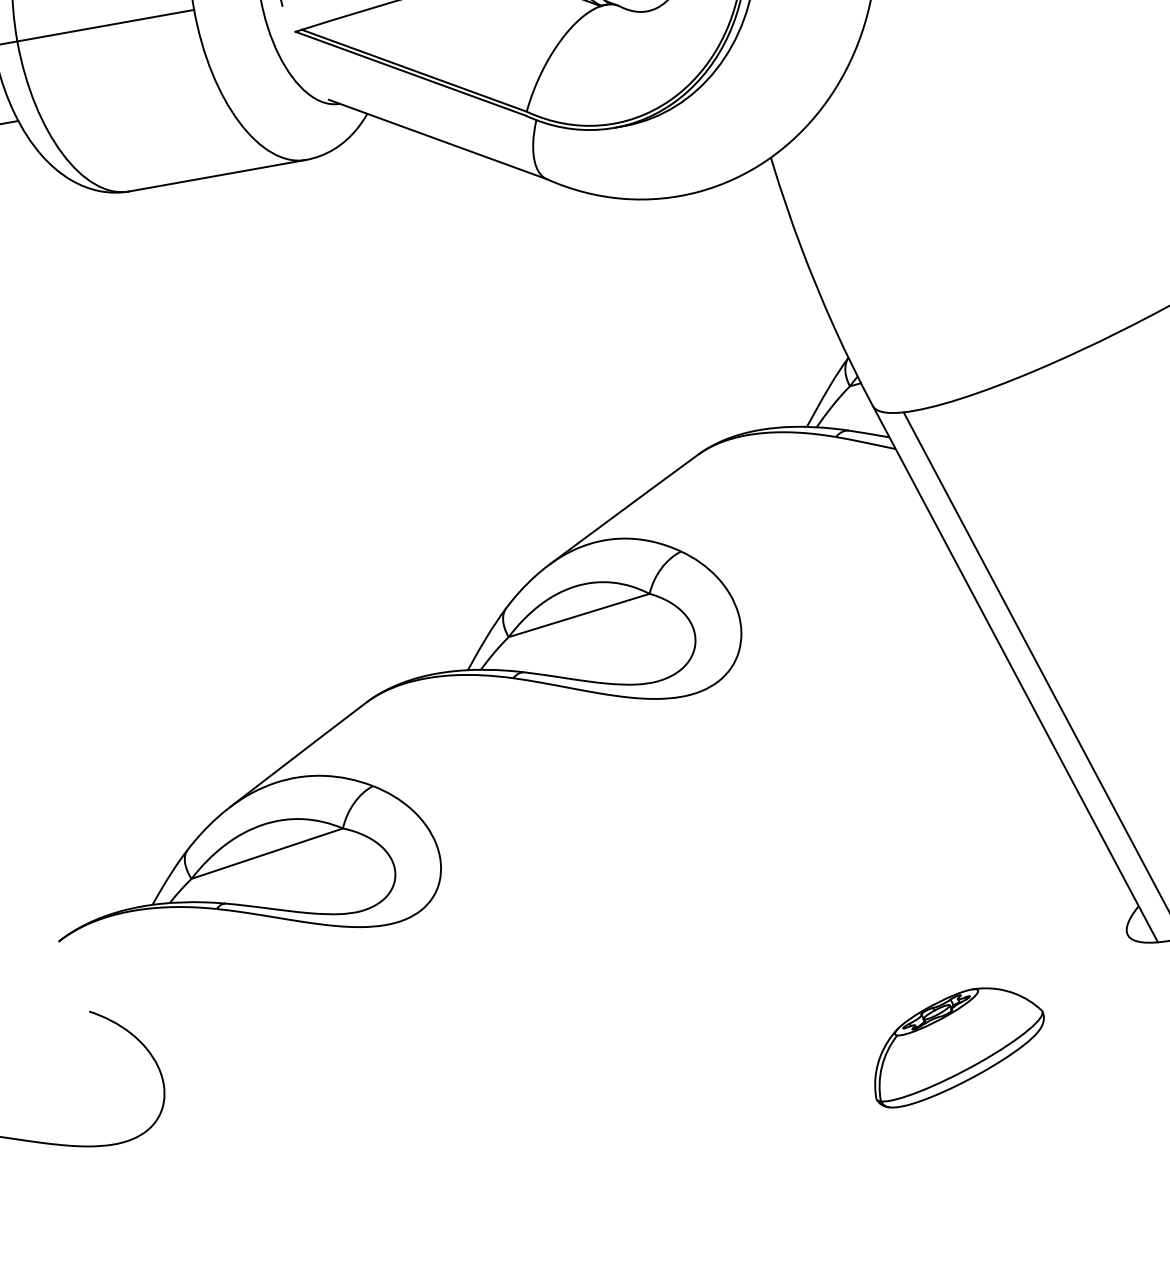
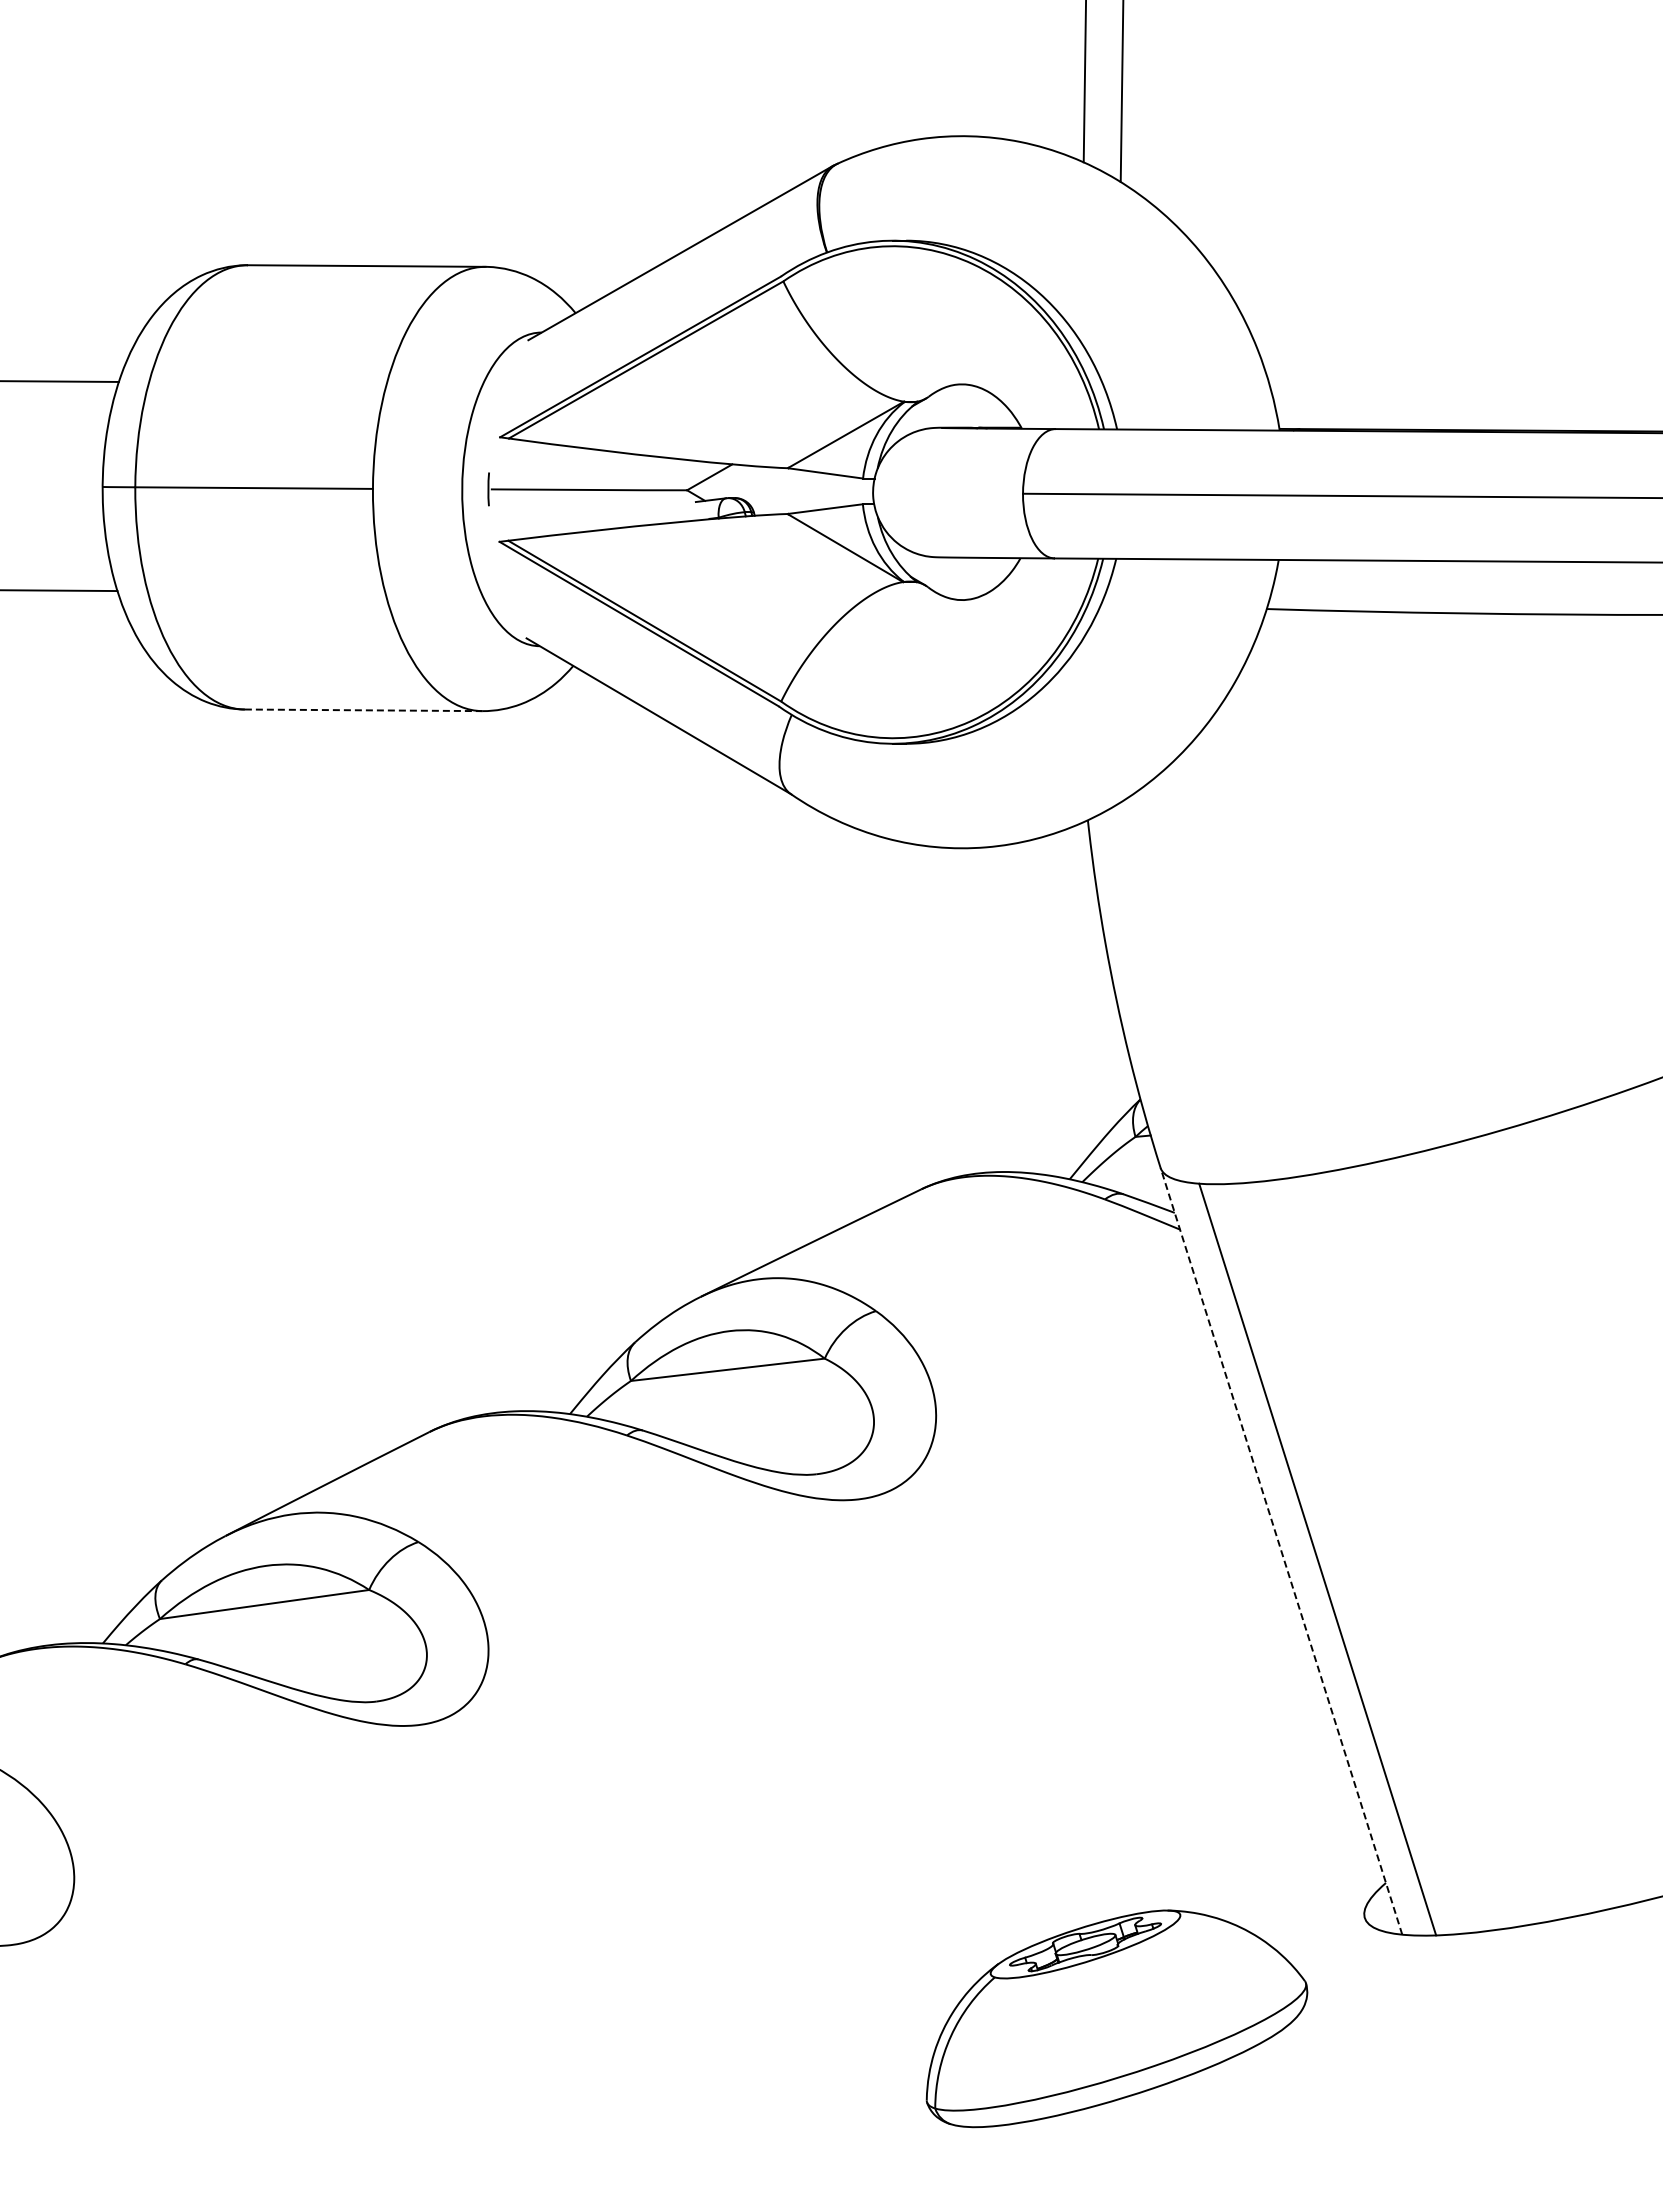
line: (217, 175) -> (363, 710), solid -> dashed
line: (1015, 674) -> (1281, 1551), solid -> dashed
part: (957, 1043) -> (1116, 2018), size x1.6

